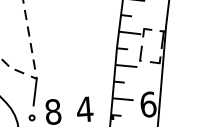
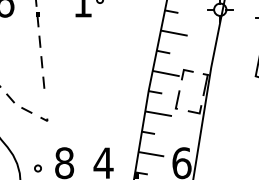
line: (34, 64) -> (45, 103), removed
line: (35, 92) -> (44, 137), removed

